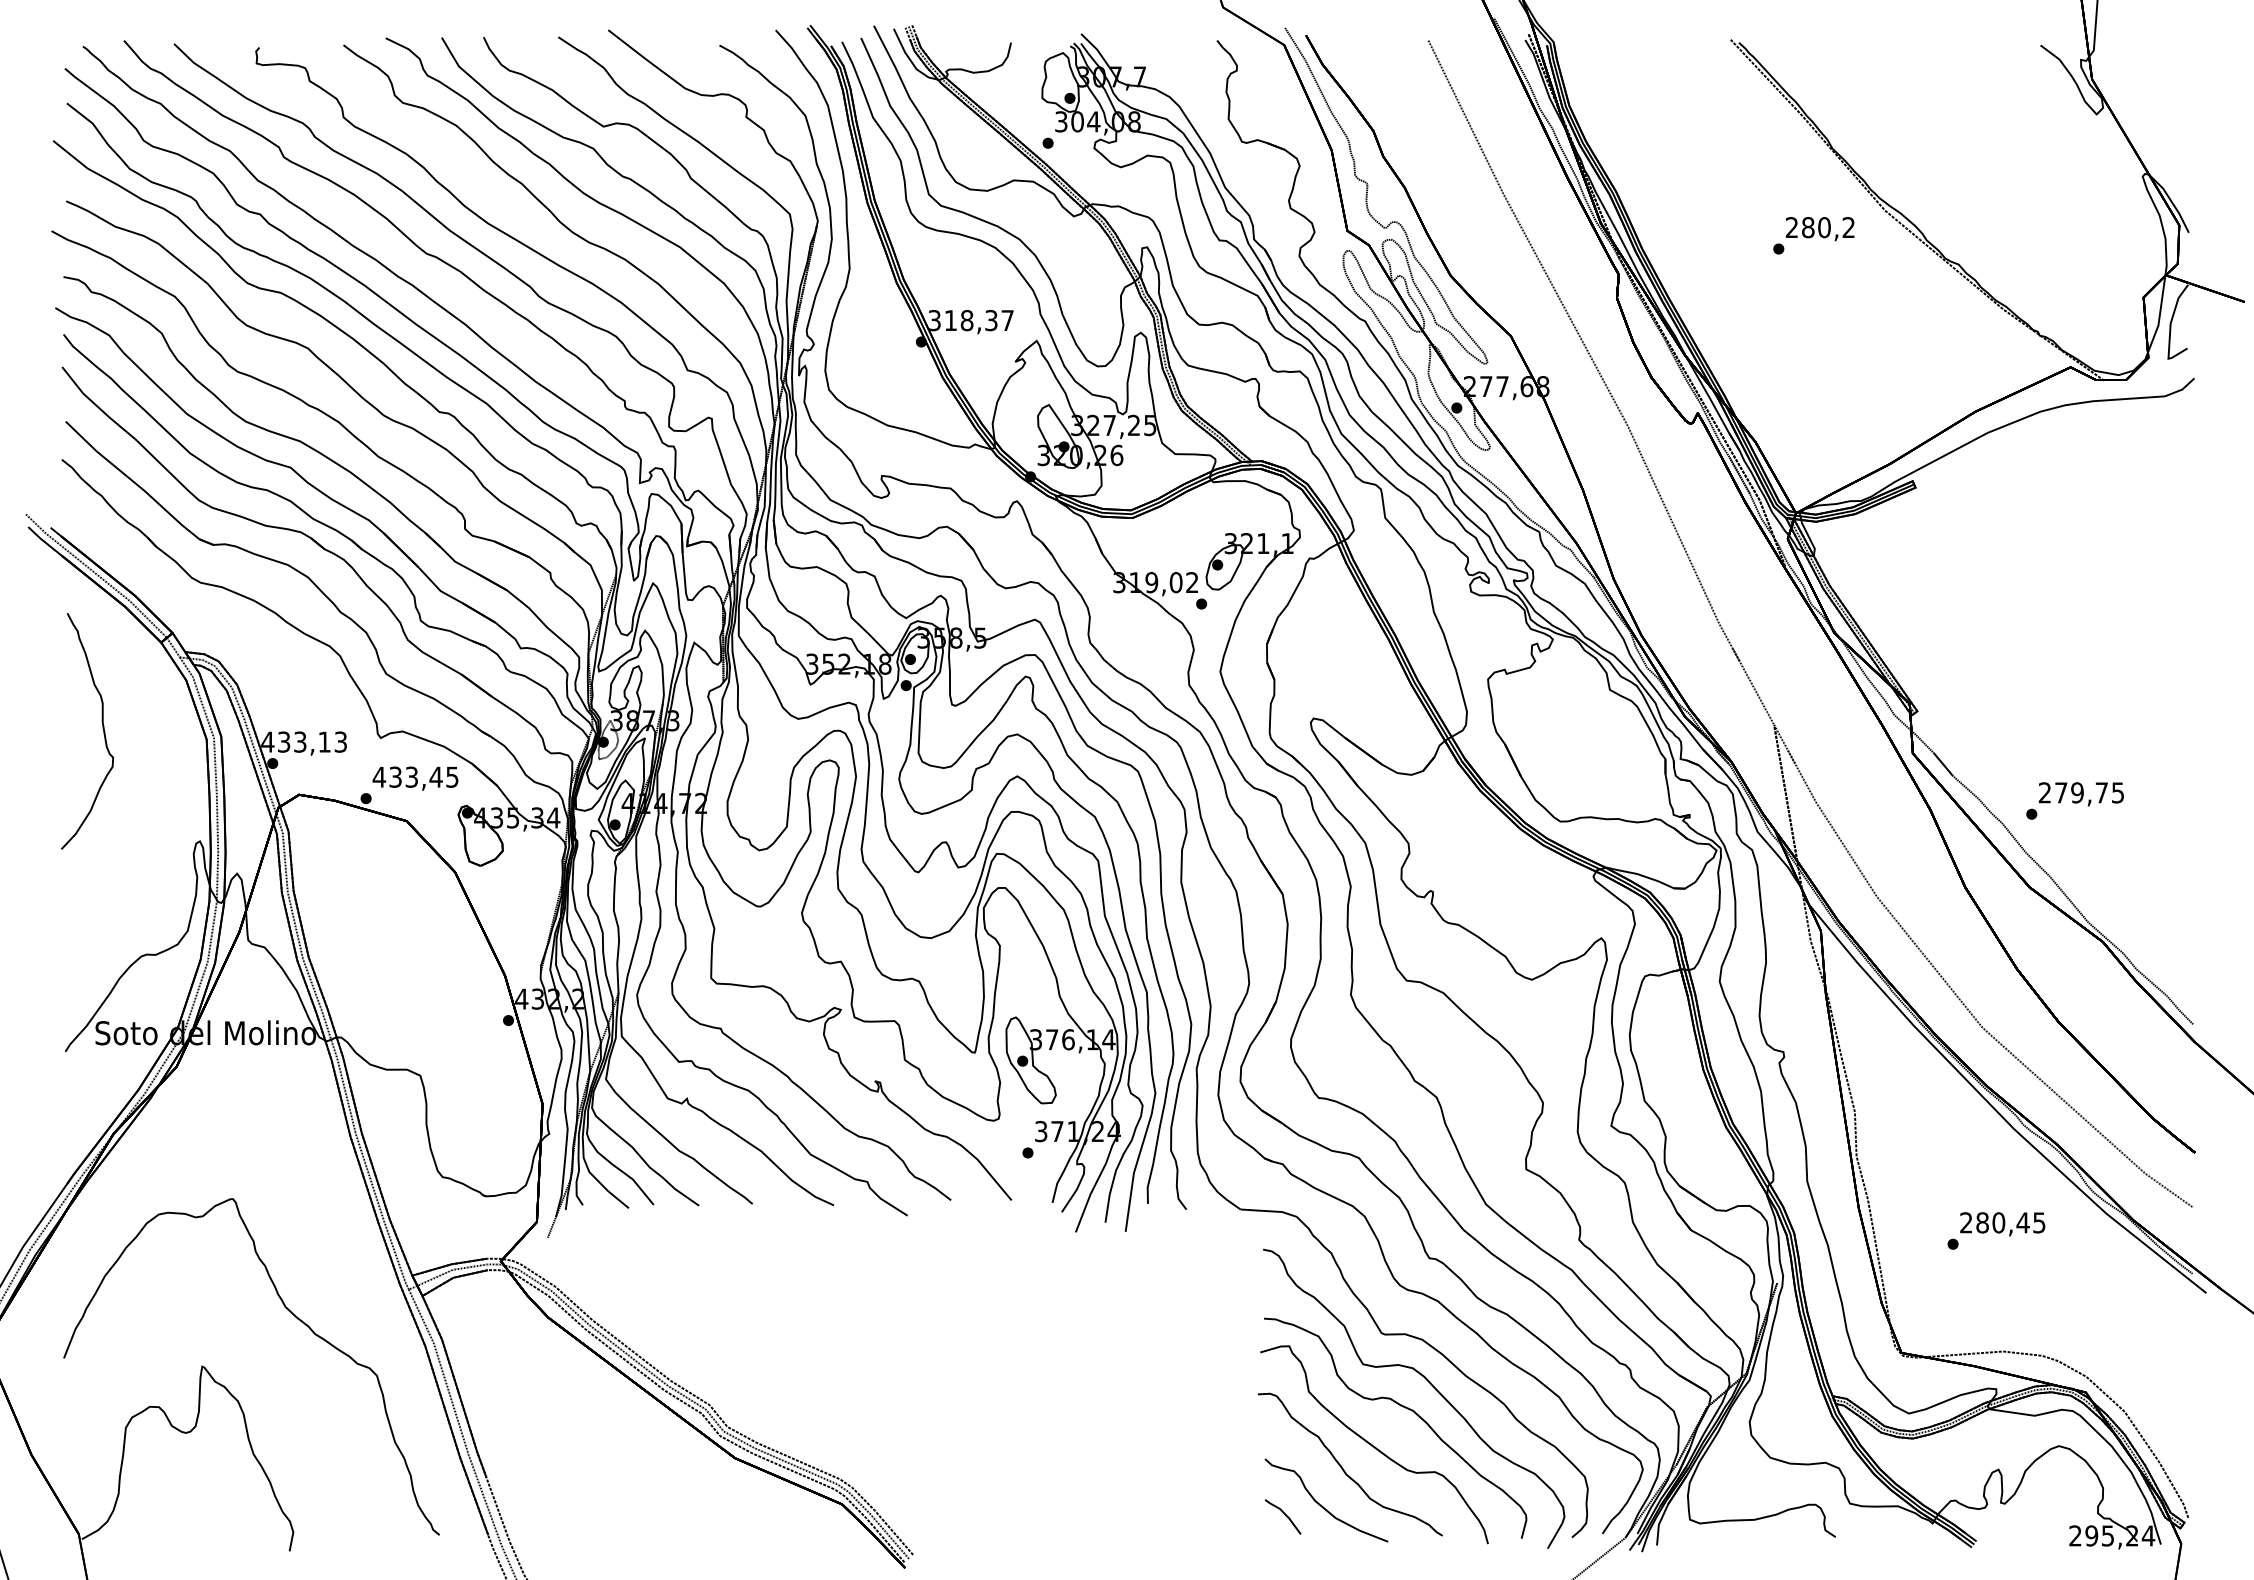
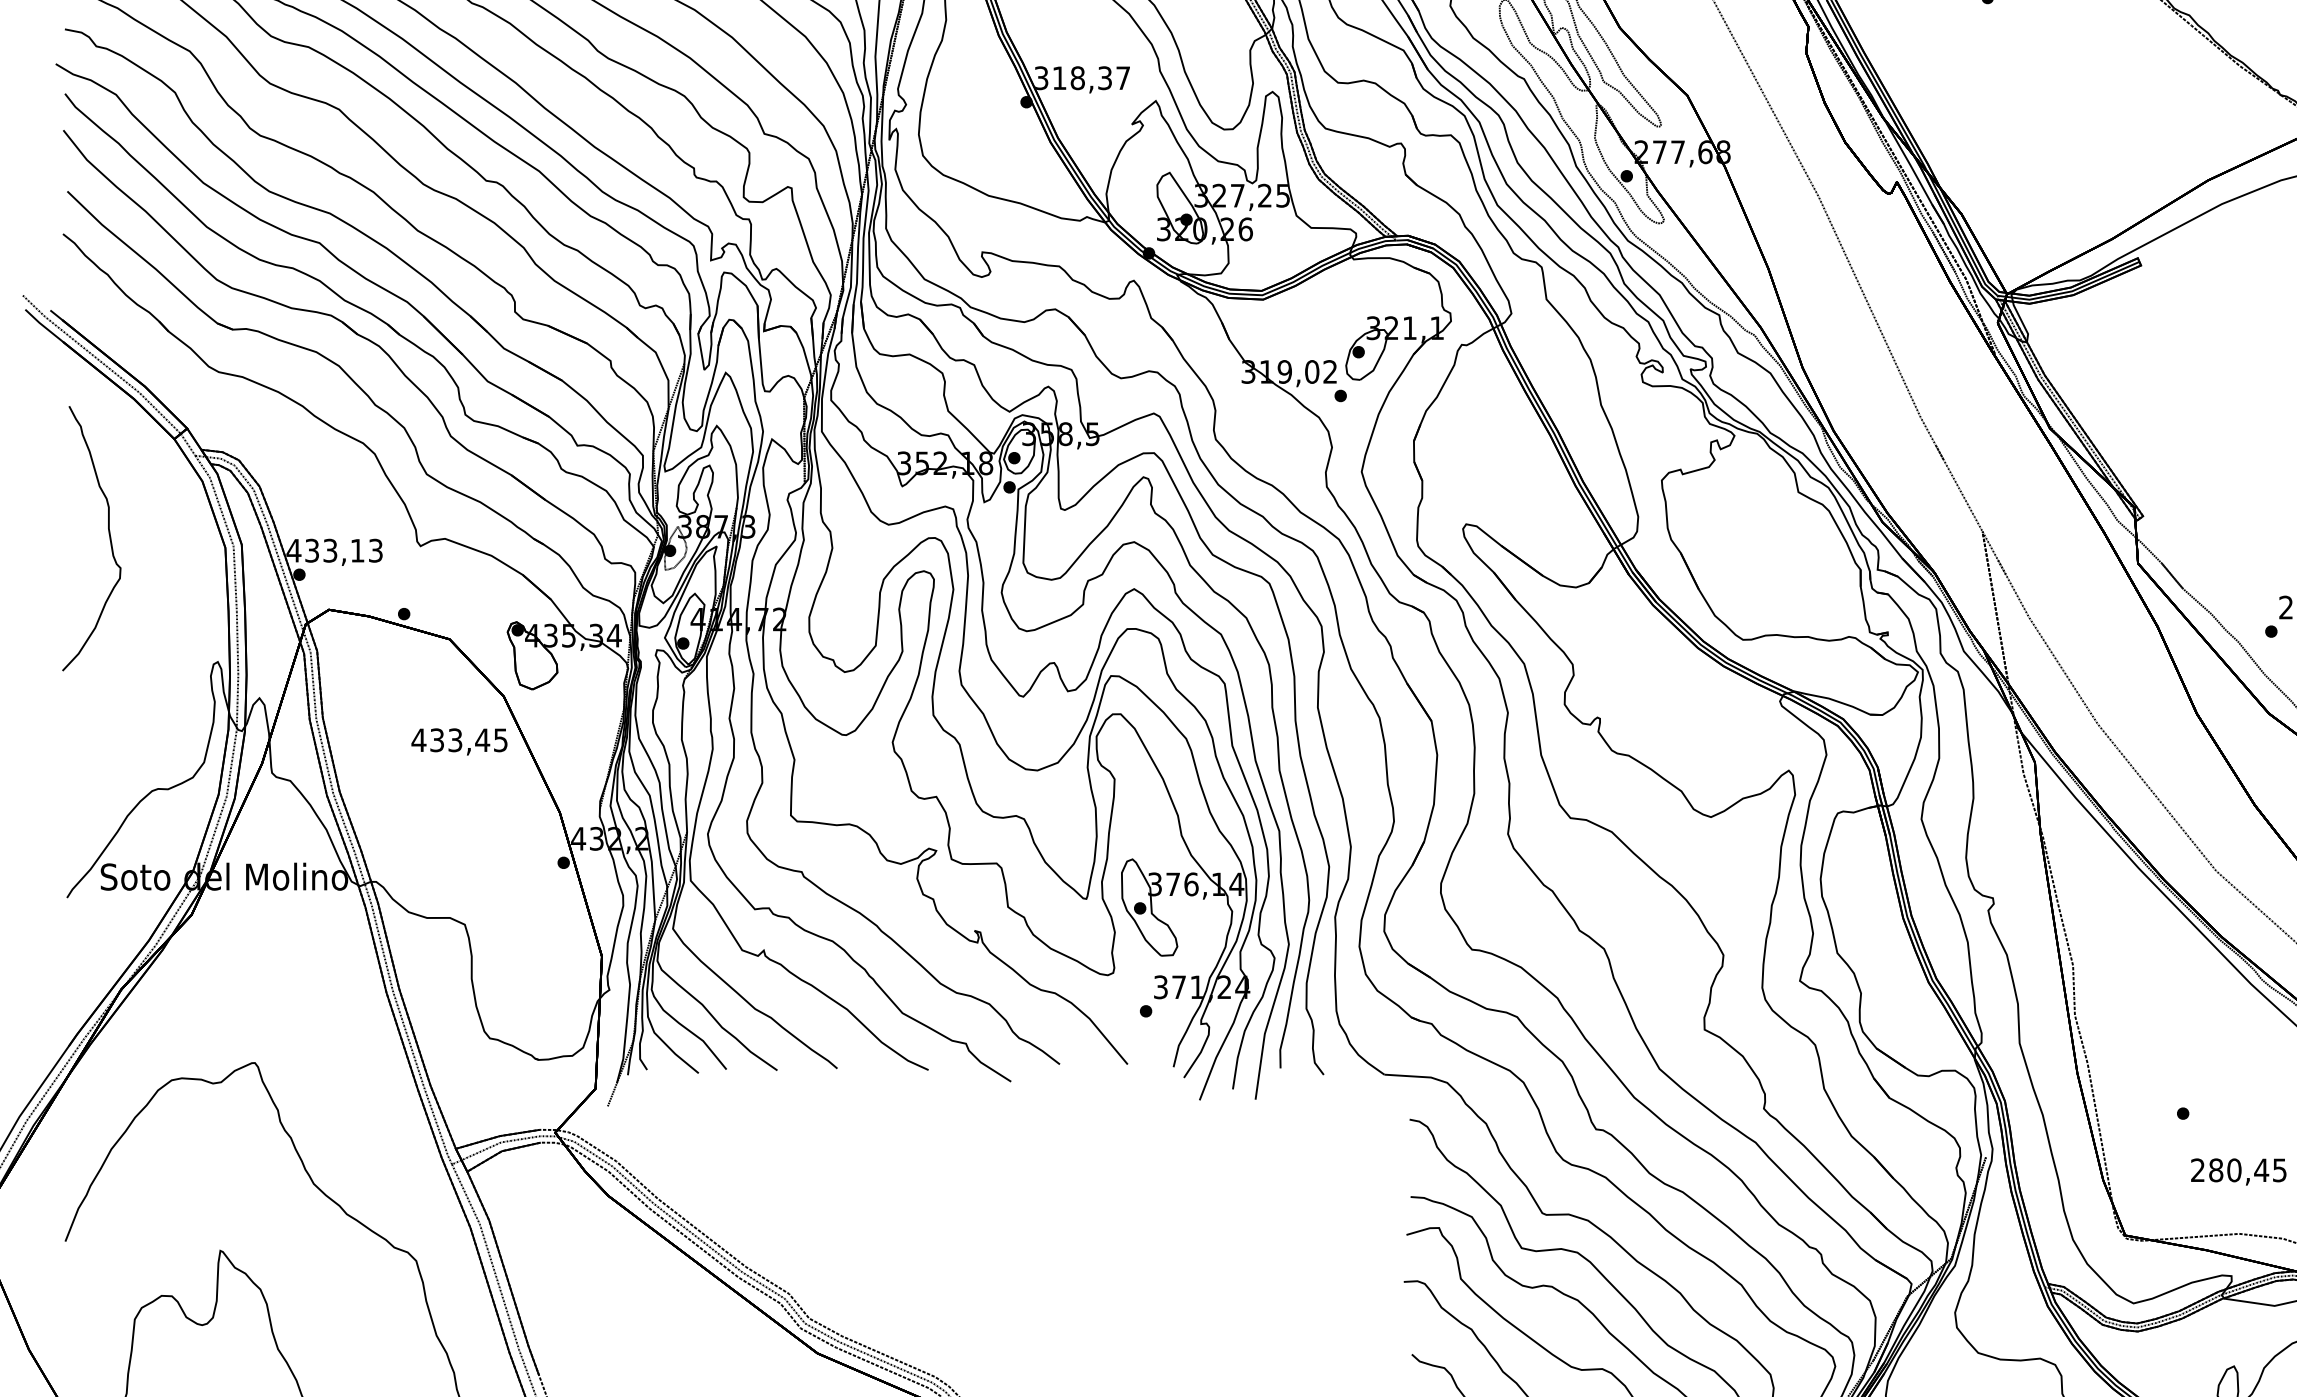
text: (415, 778) -> (459, 741), moved
text: (2002, 1224) -> (2238, 1172), moved

